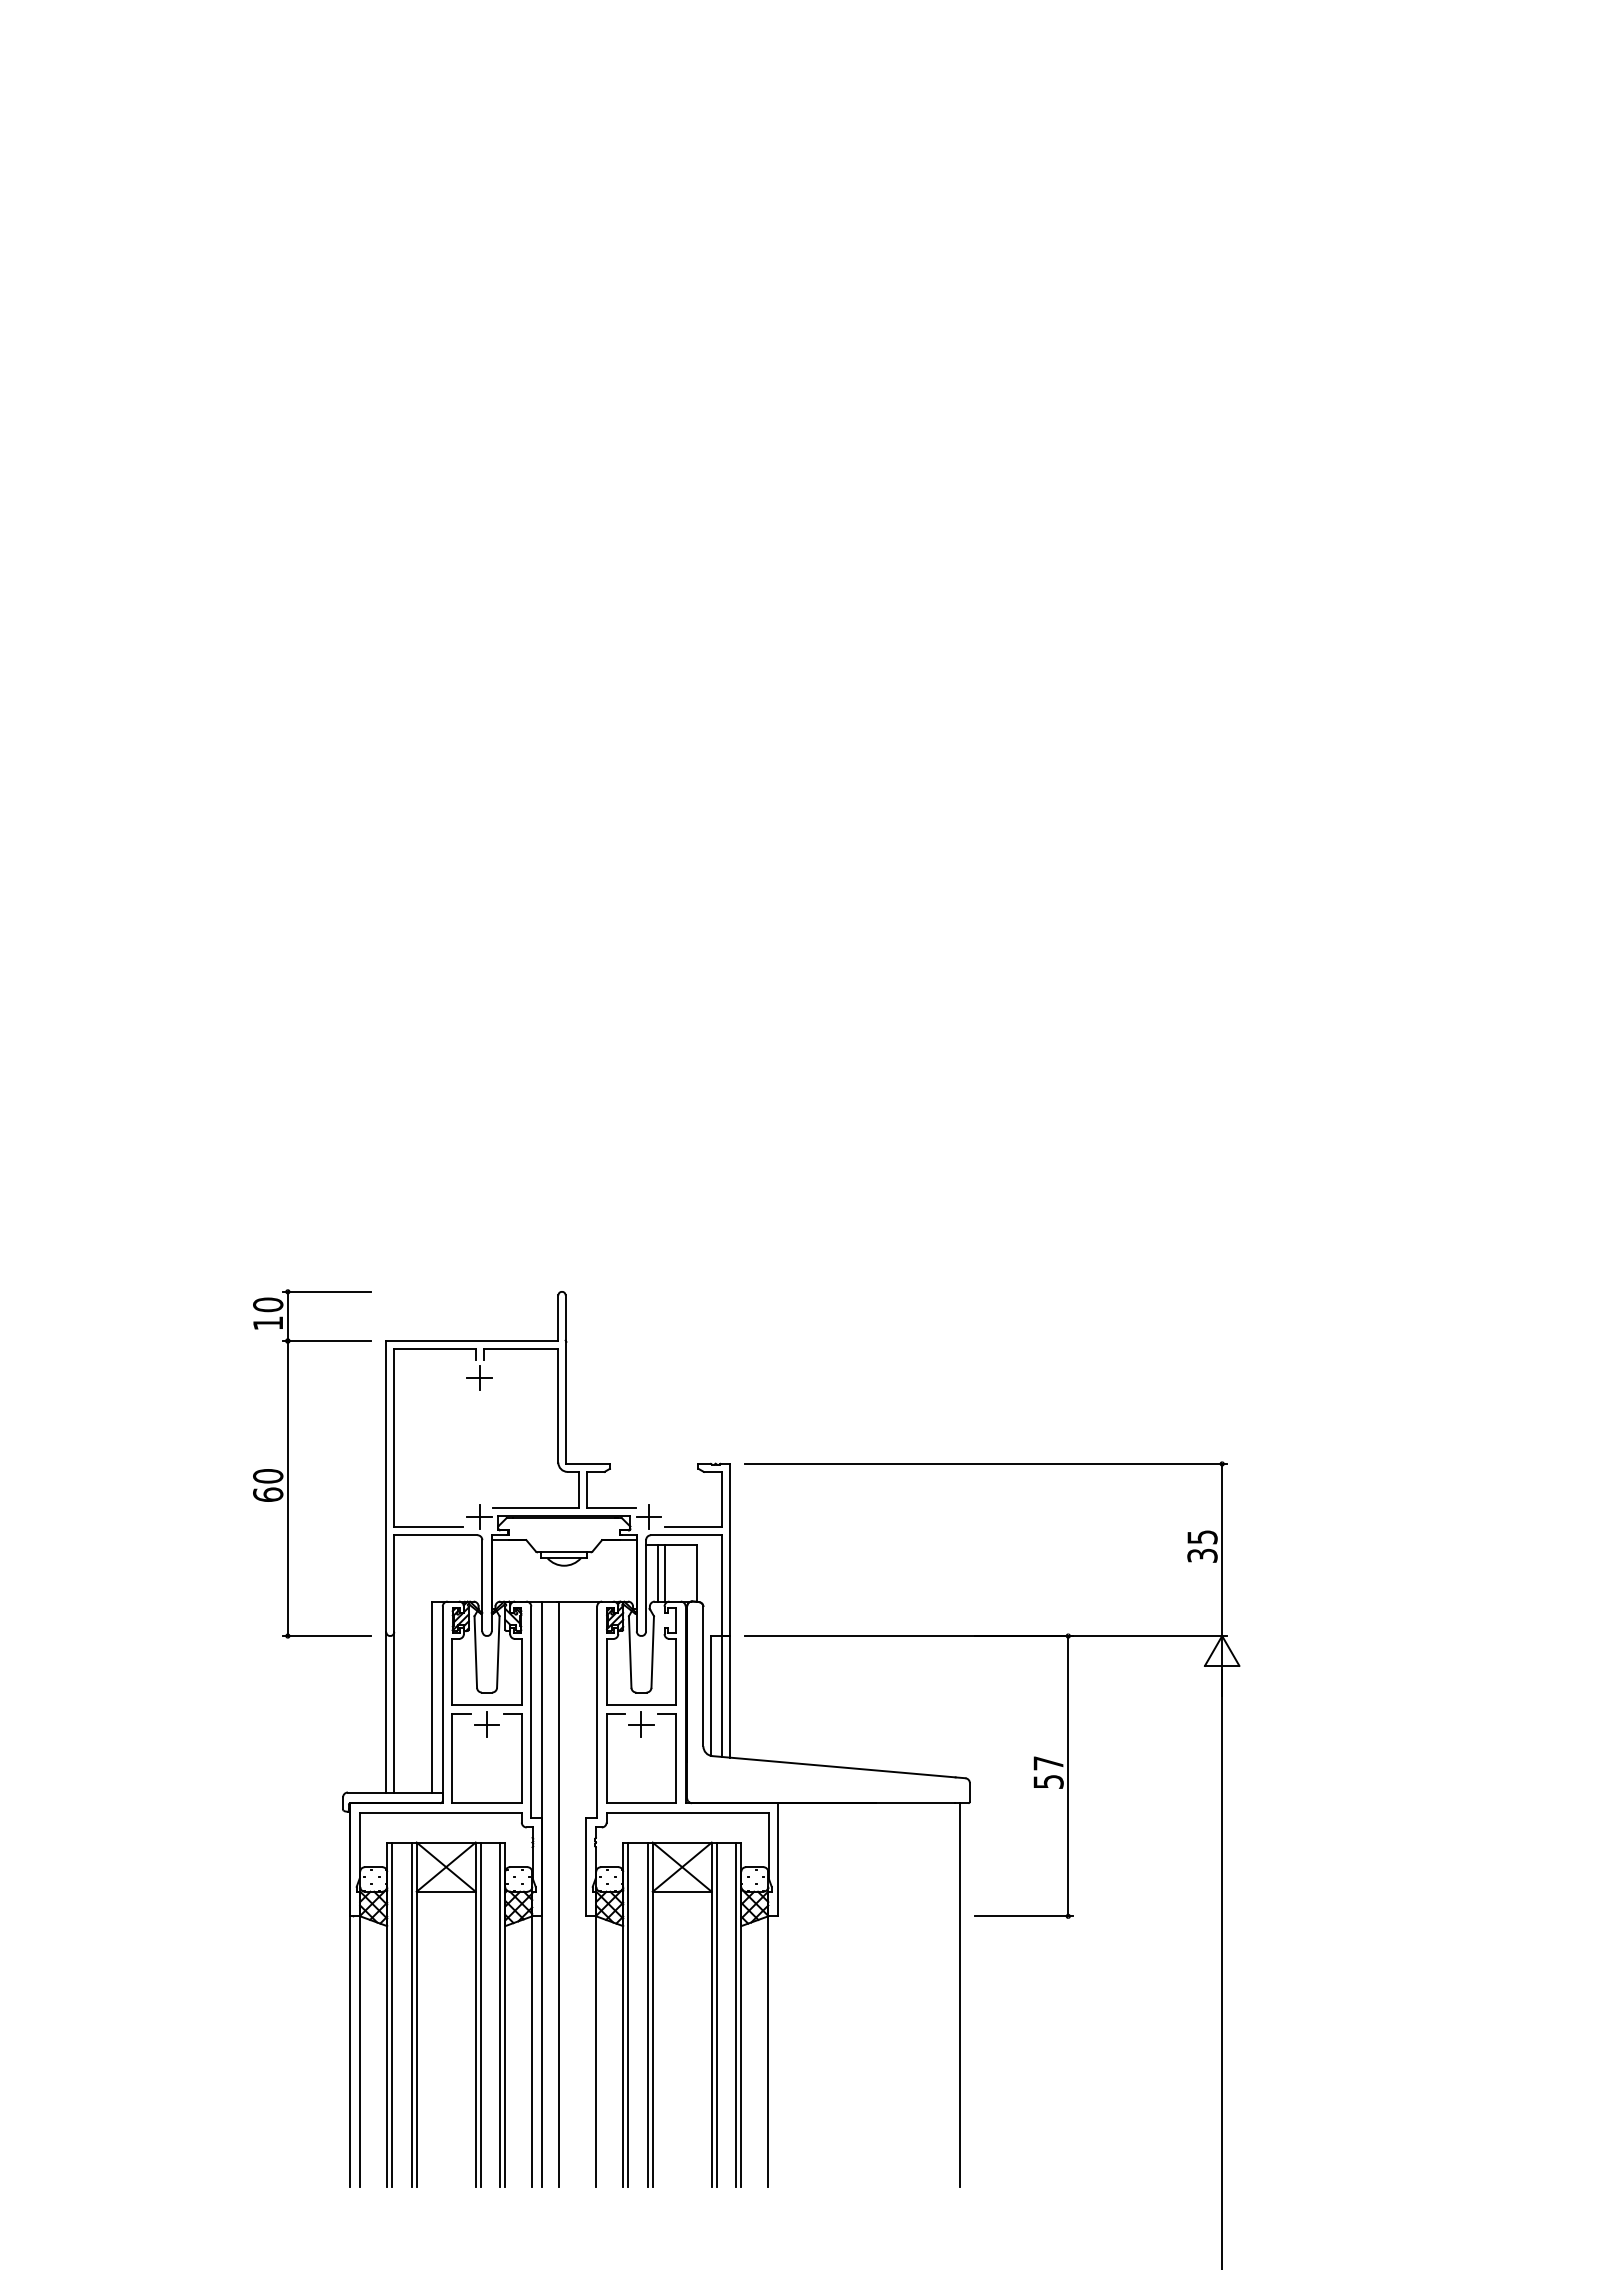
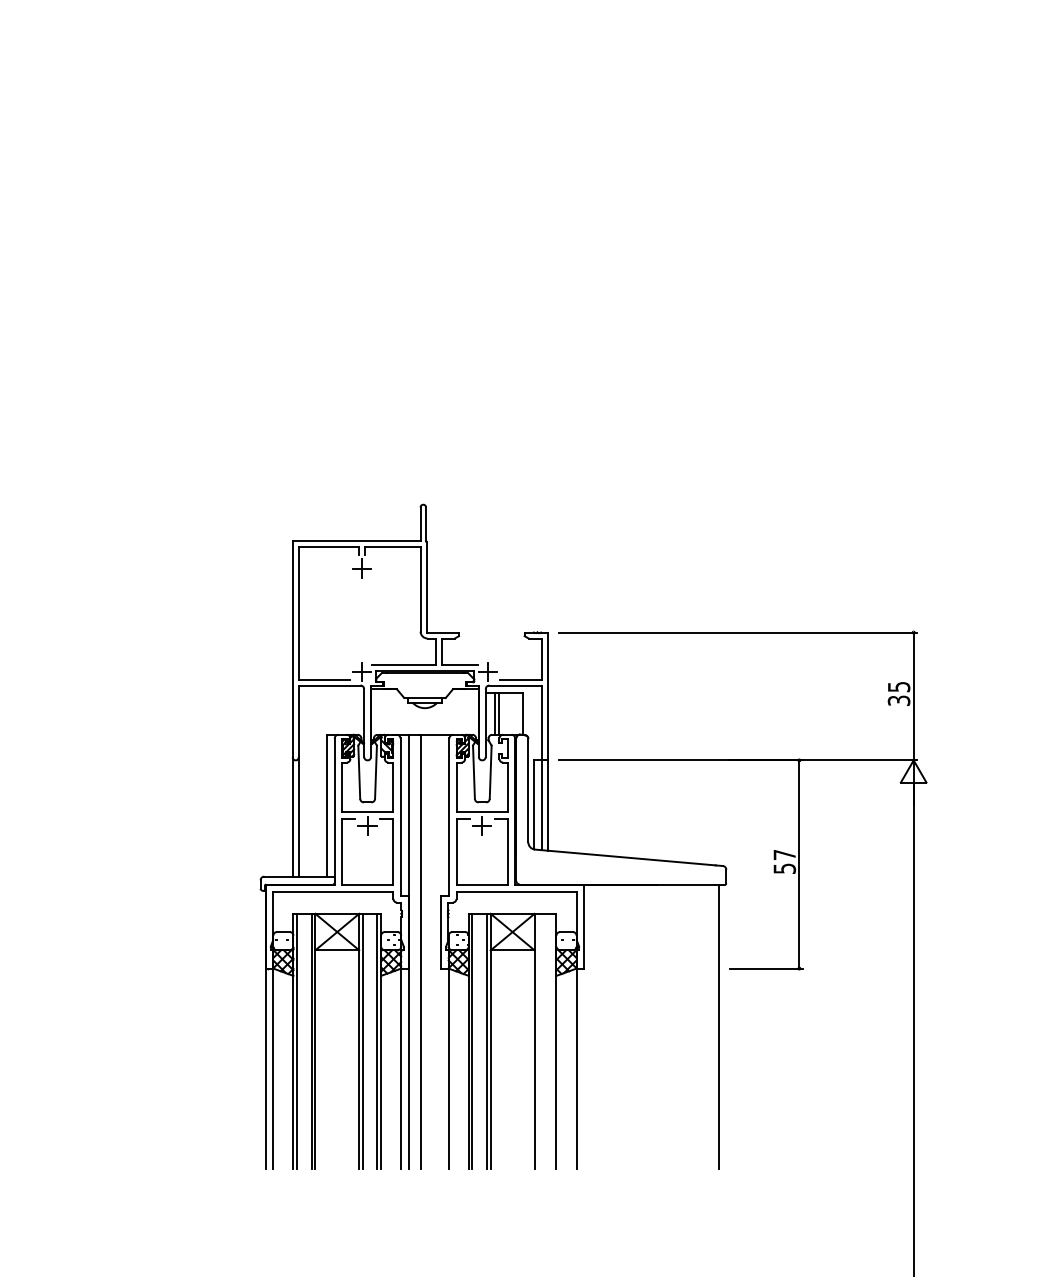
part: (288, 1463) -> (220, 632), removed
line: (716, 2014) -> (538, 1041), removed
line: (736, 2014) -> (552, 1041), removed

